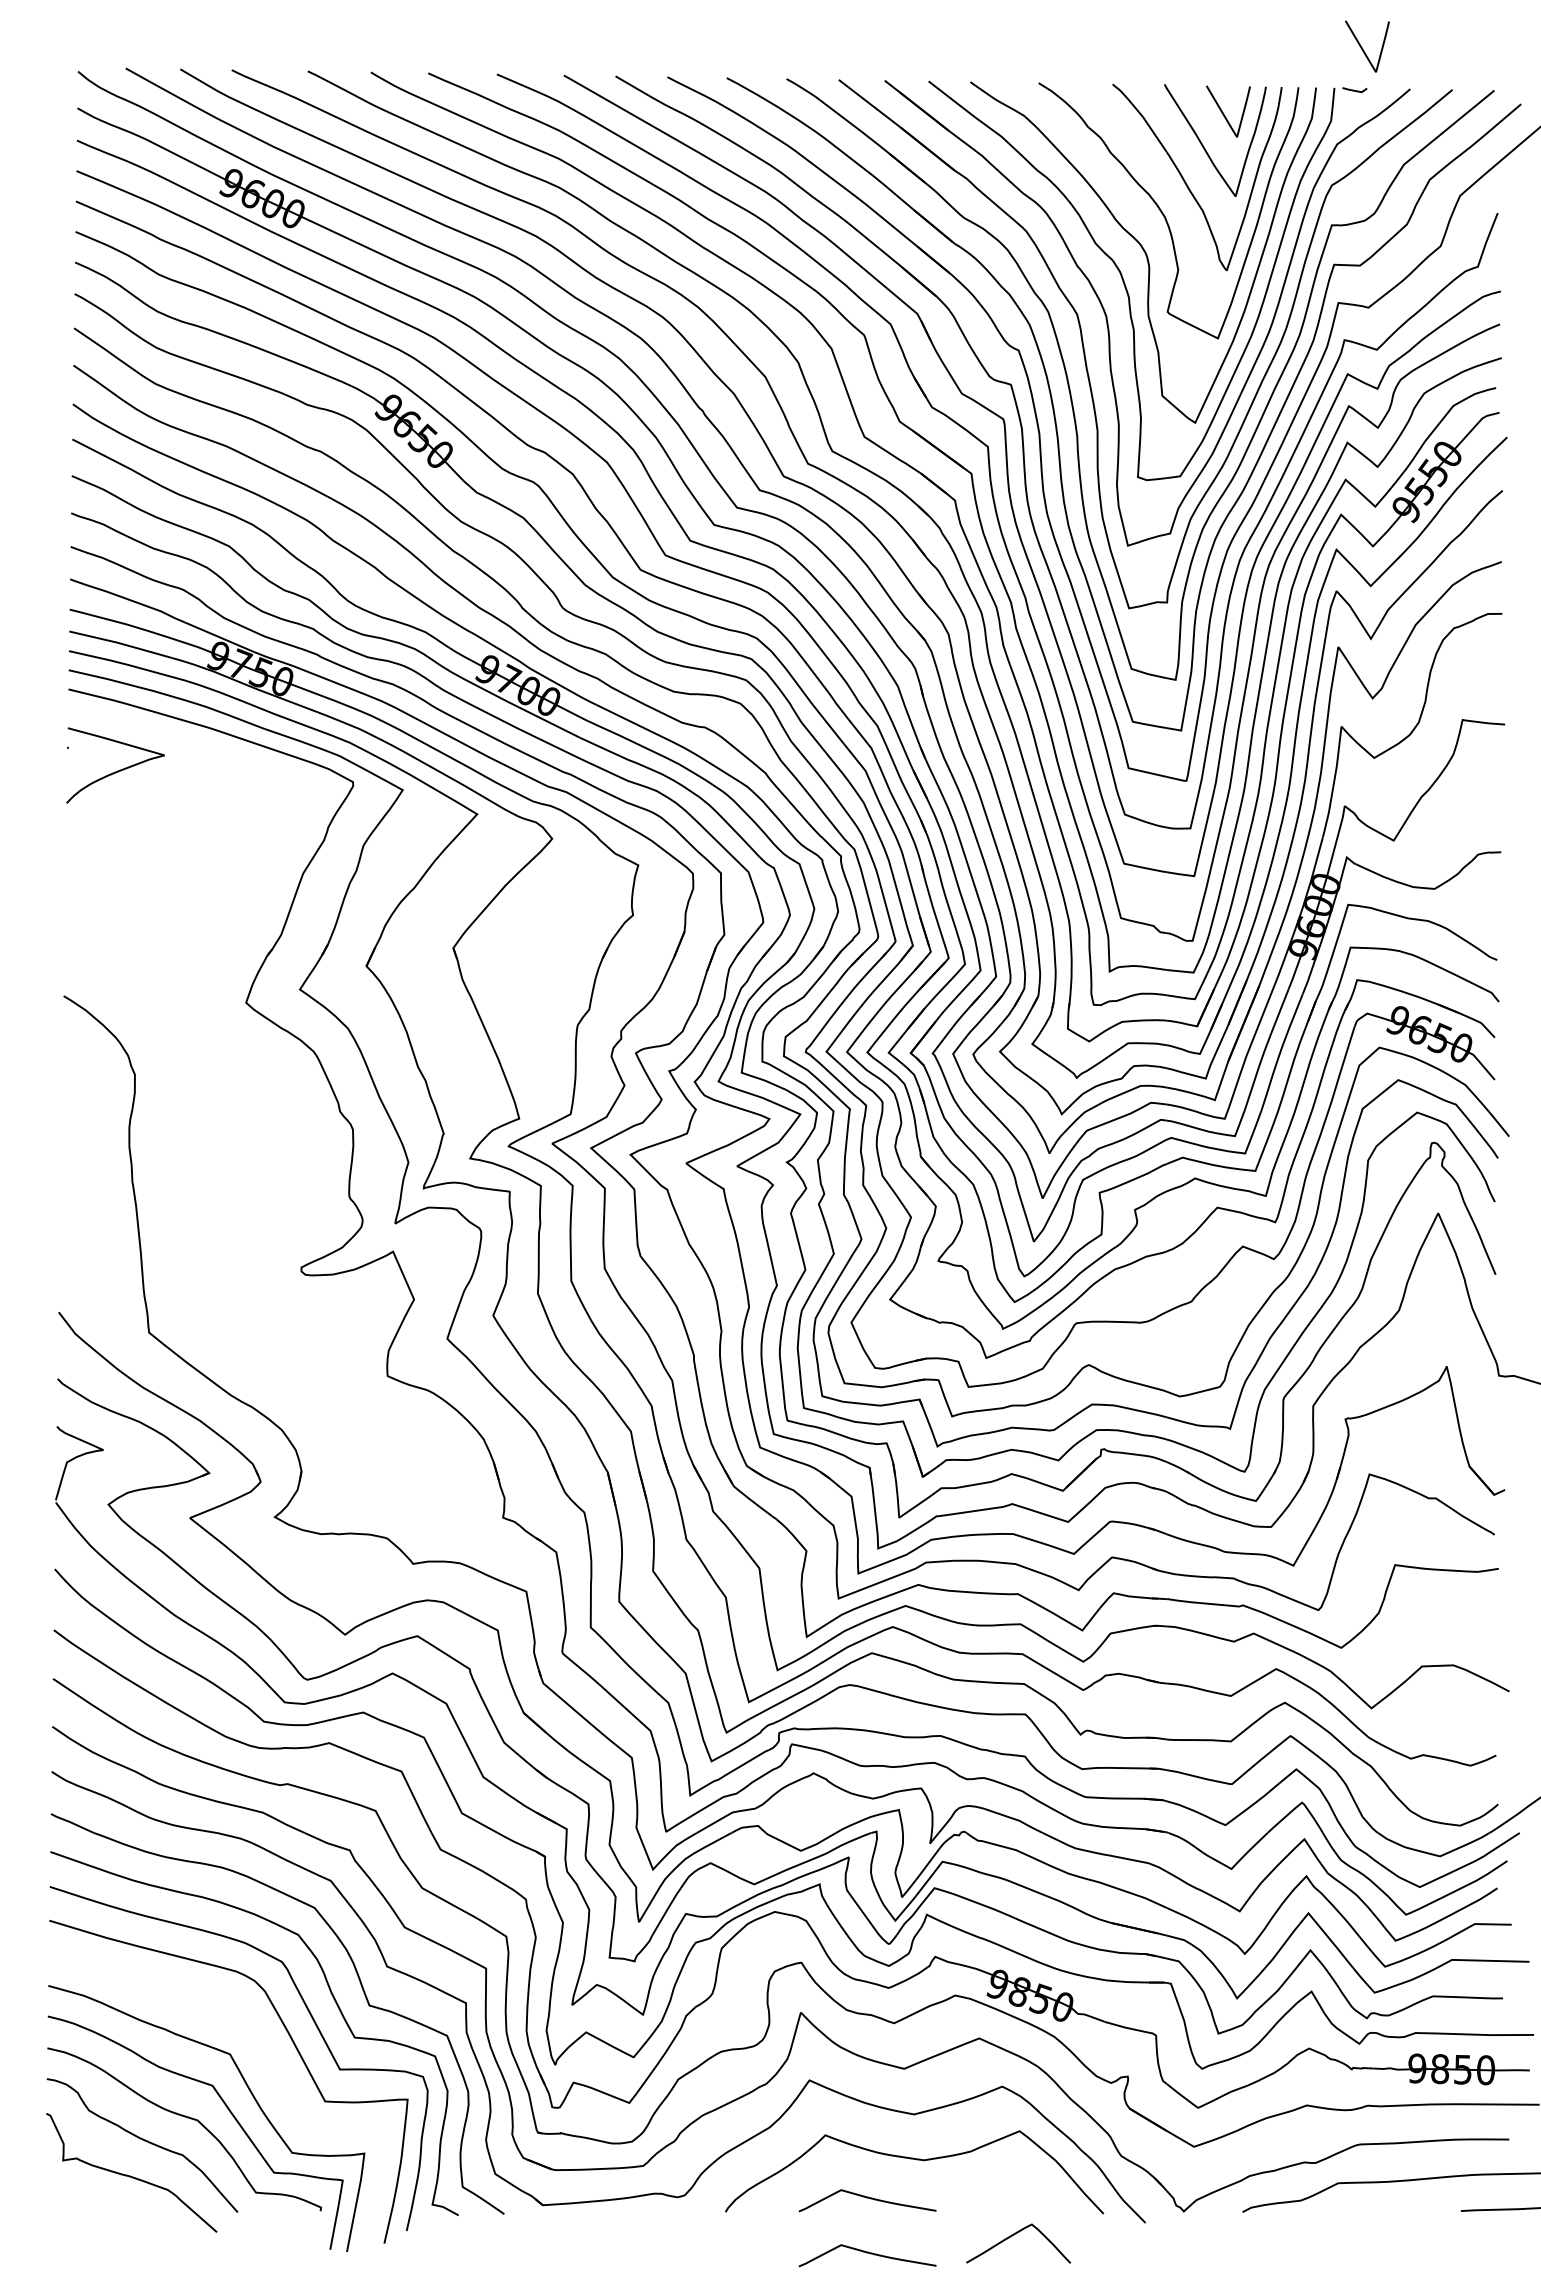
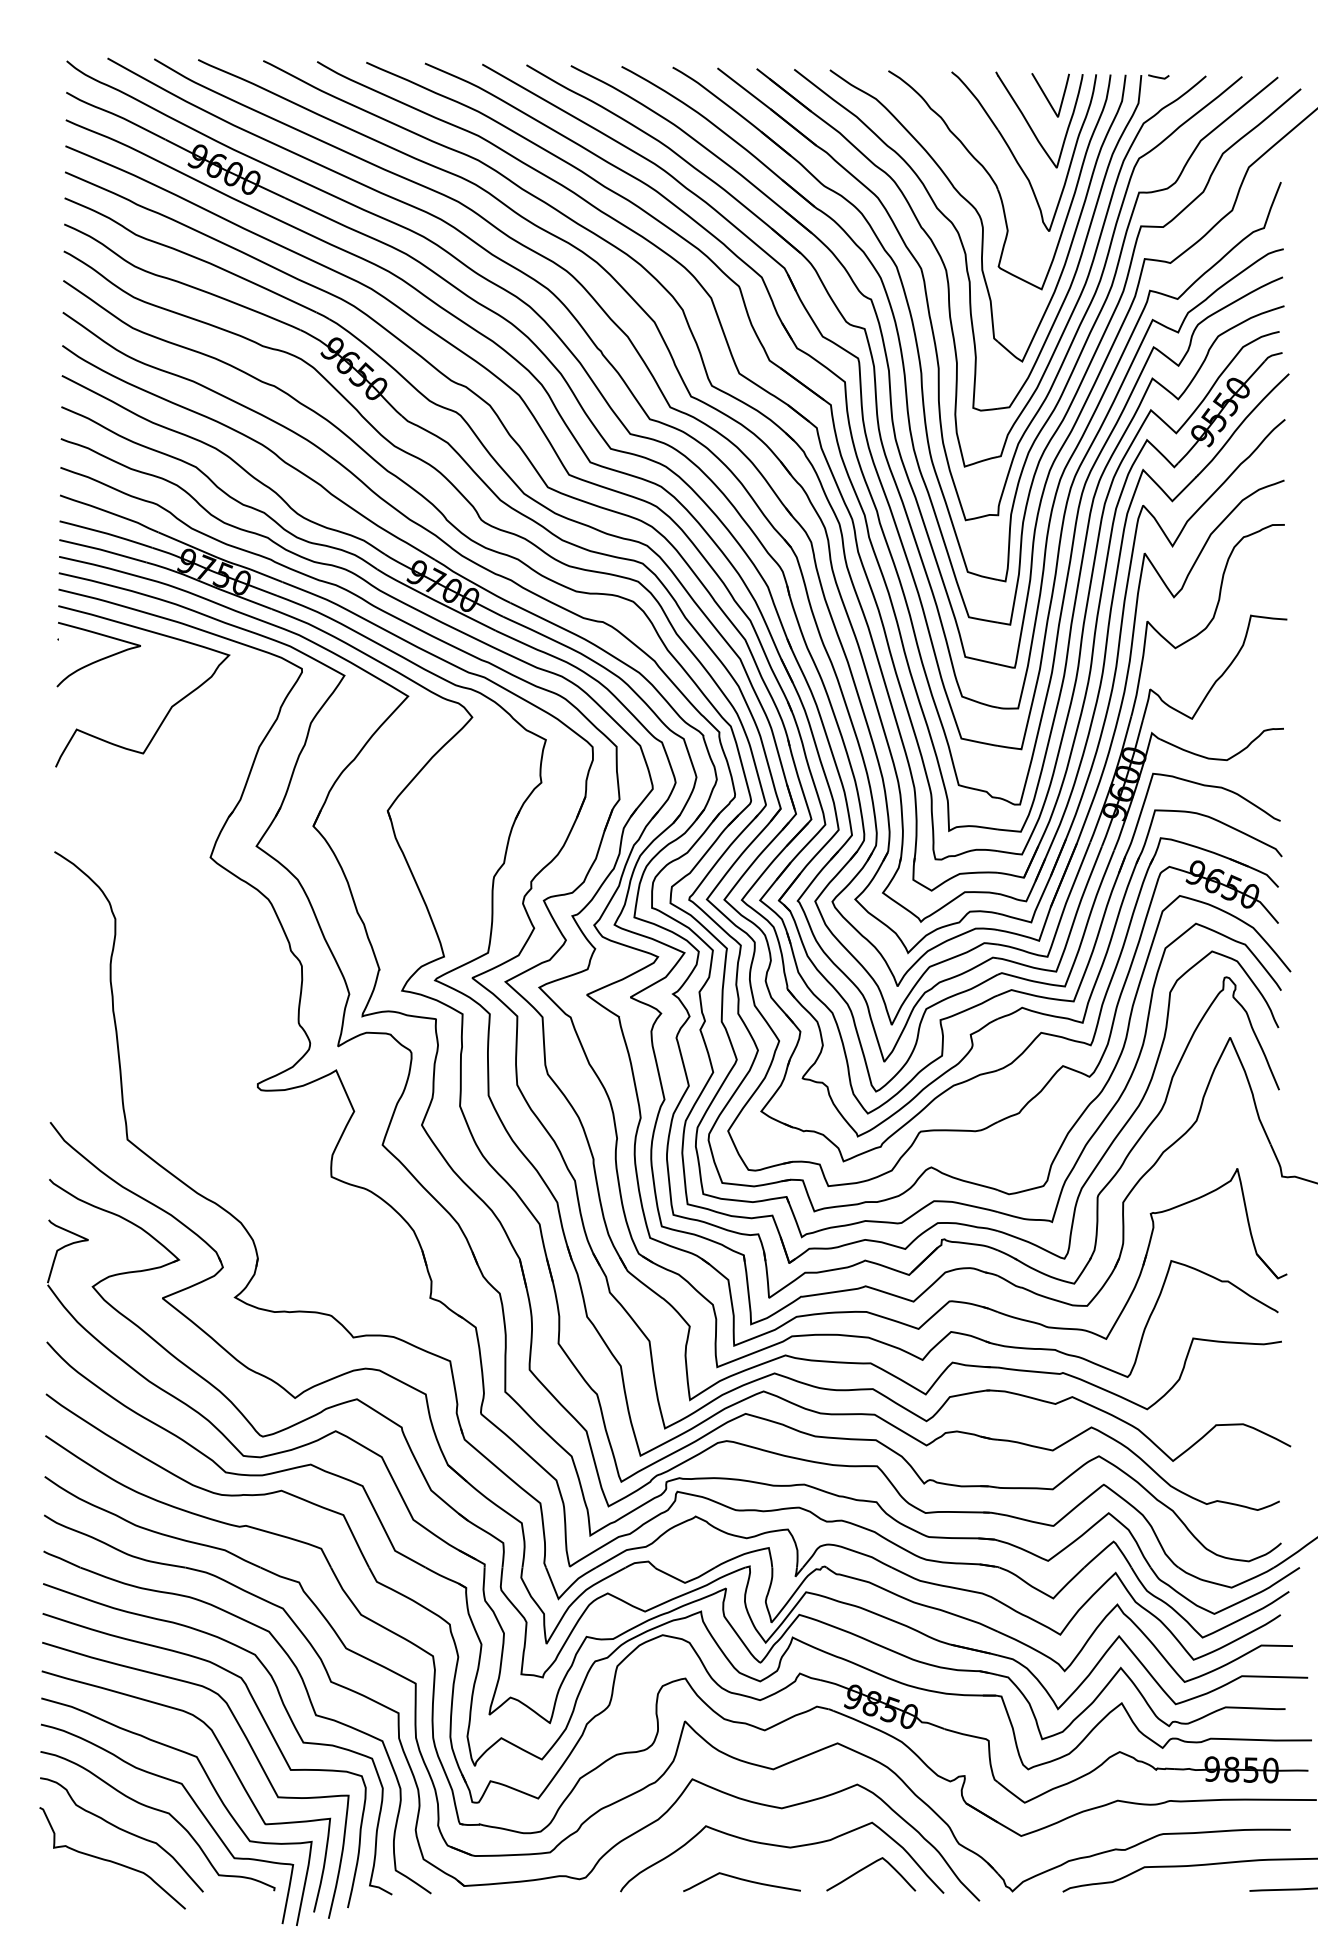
curve: (1363, 49) -> (1166, 42), removed
curve: (200, 825) -> (171, 705), added
curve: (271, 2067) -> (232, 1768), added
curve: (1014, 2235) -> (867, 1867), moved
curve: (867, 2253) -> (741, 1927), removed

